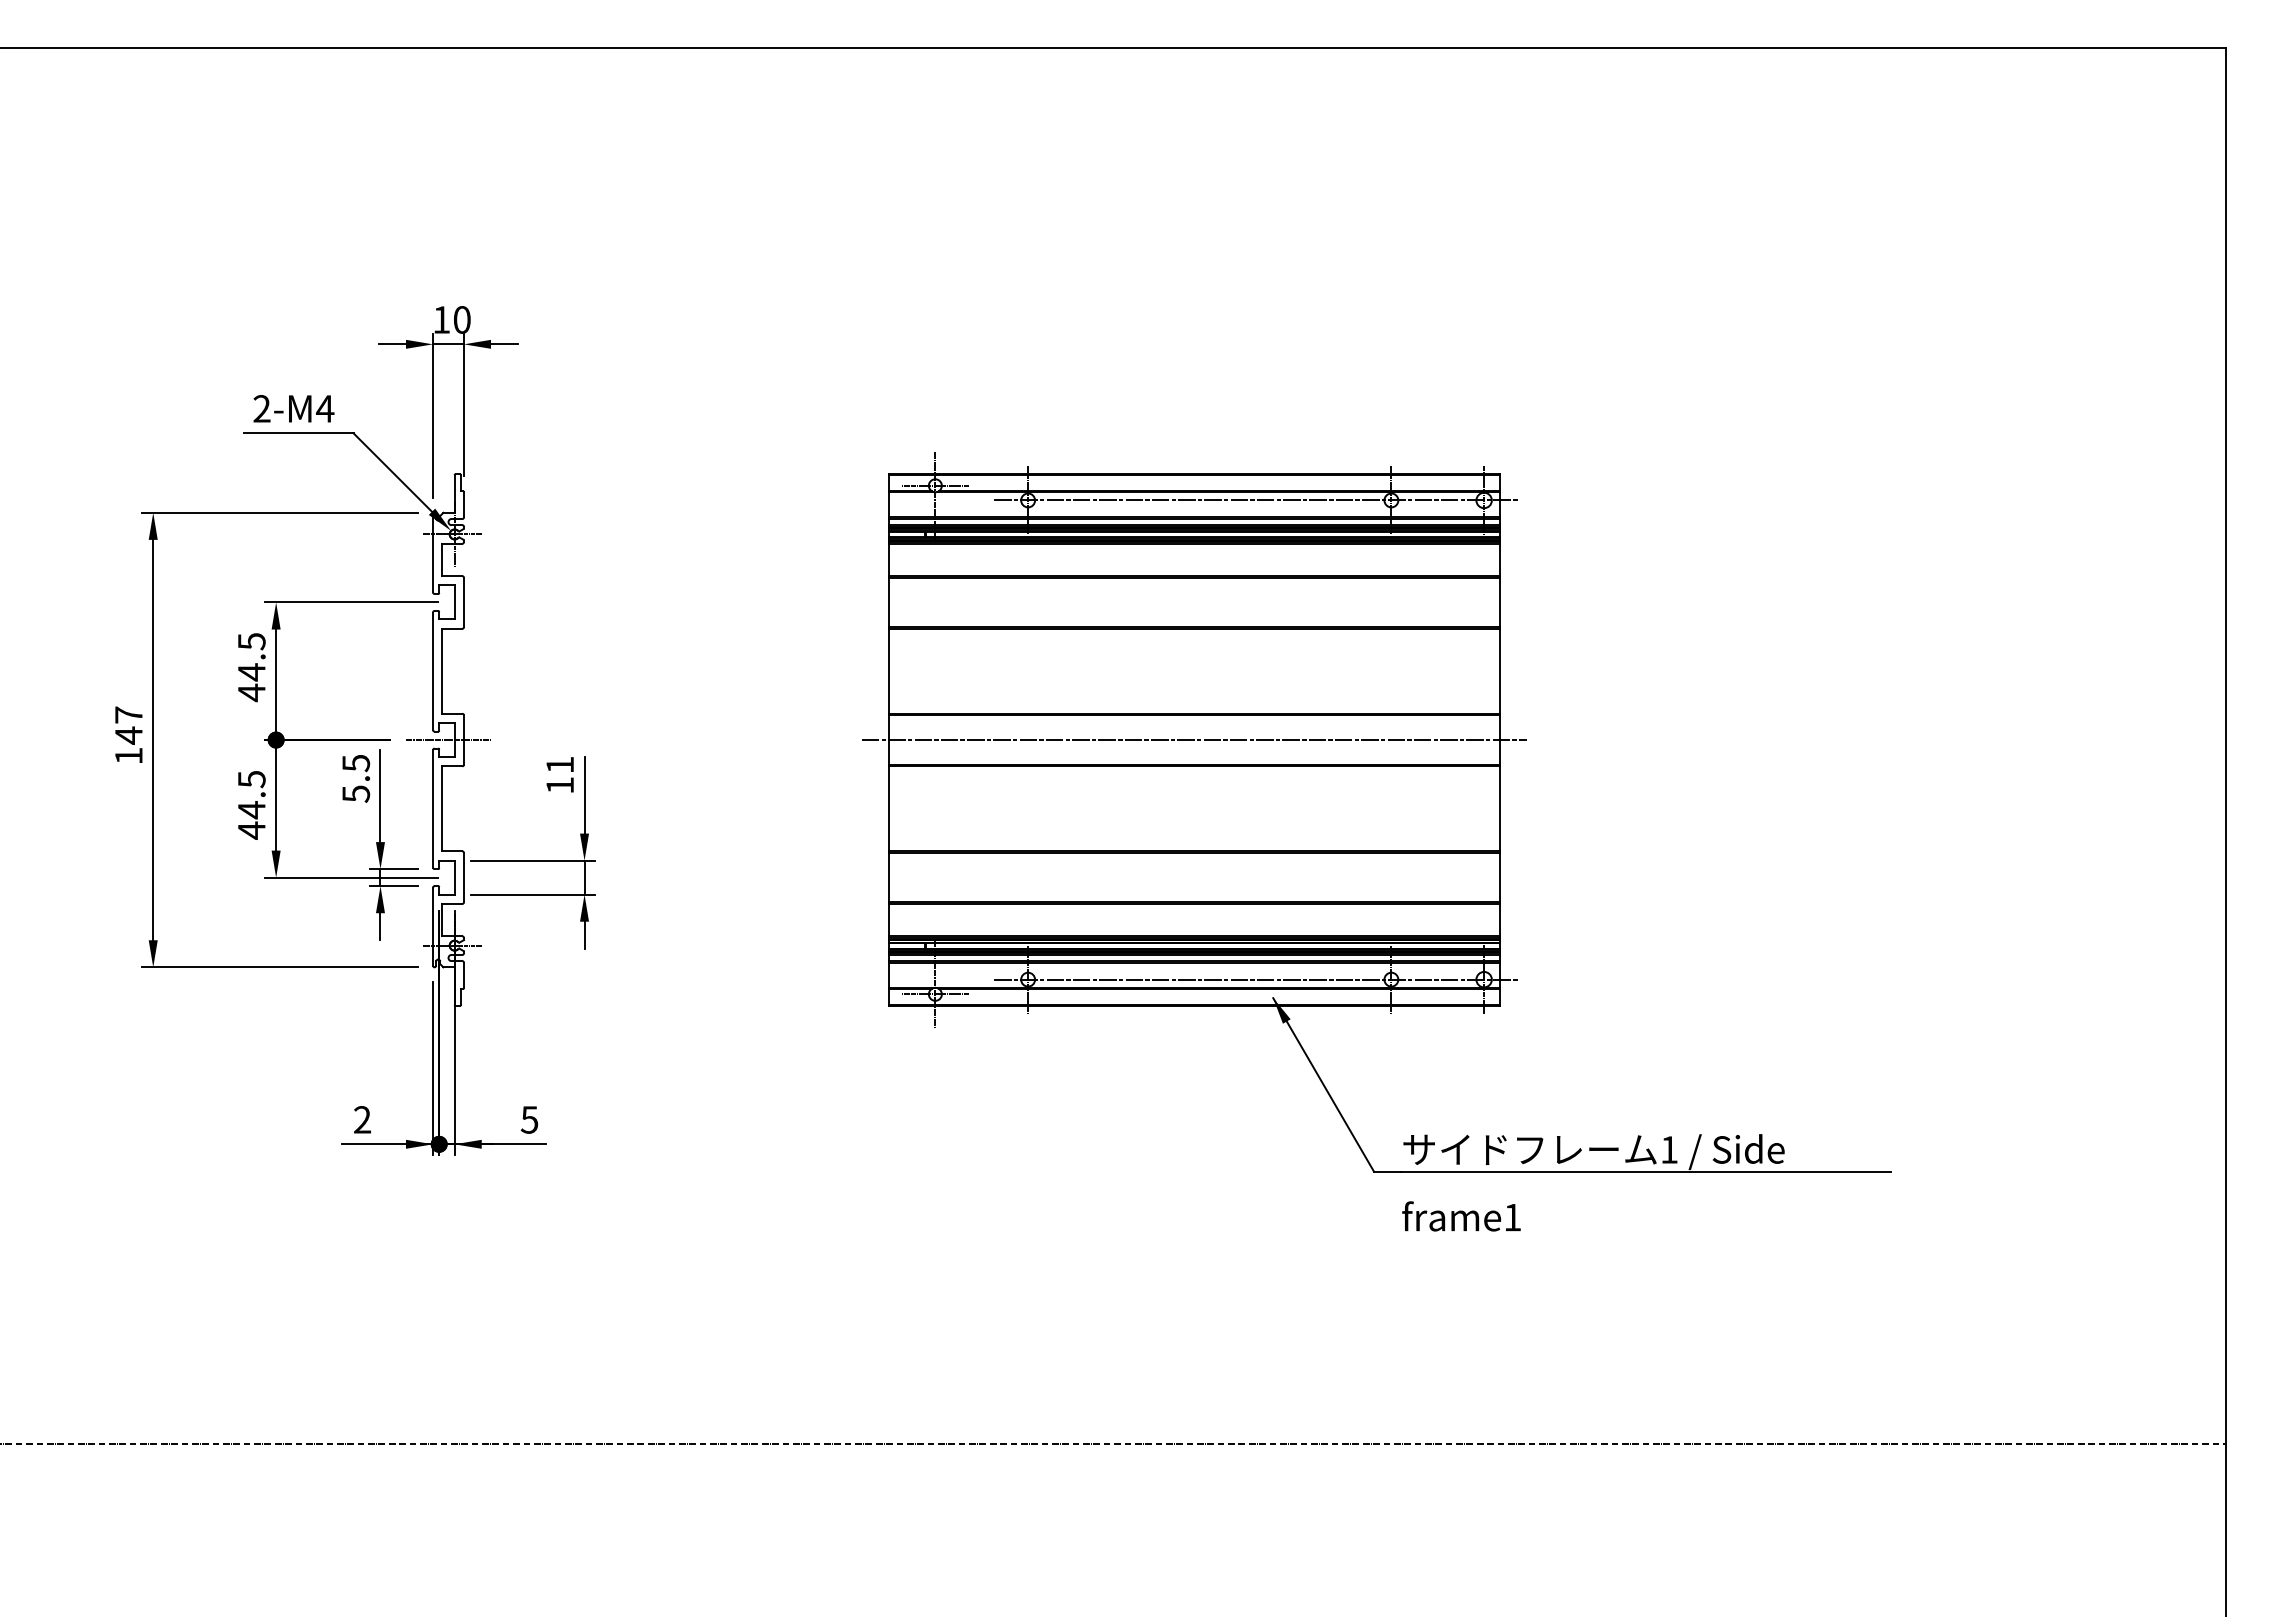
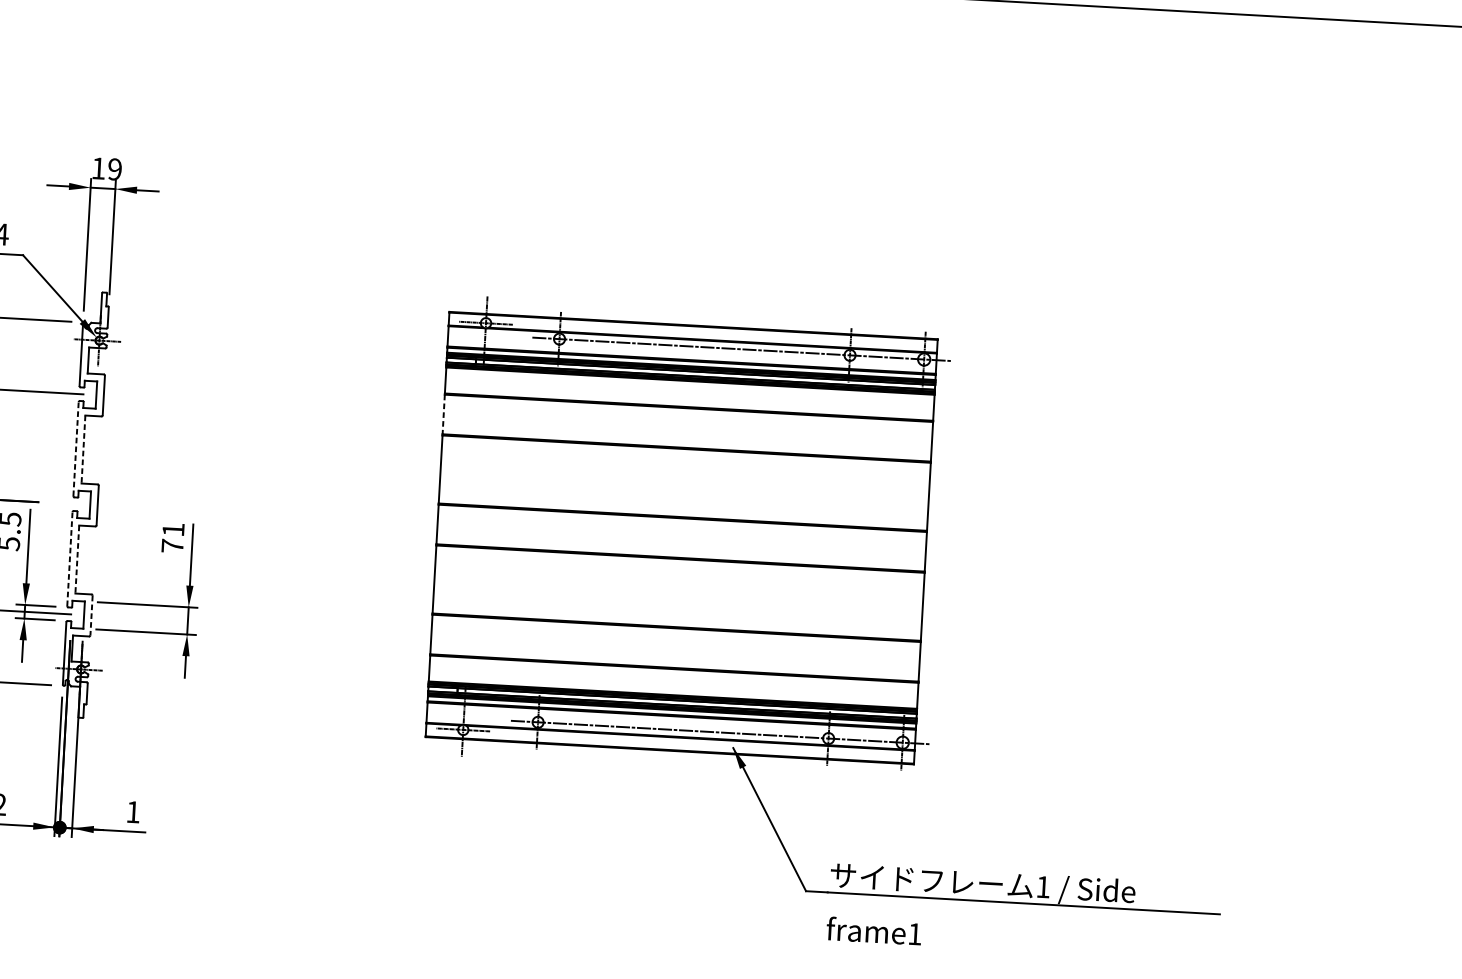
text: (461, 319) -> (114, 169), 10 -> 19
line: (889, 602) -> (444, 414), solid -> dashed
line: (433, 671) -> (76, 449), solid -> dashed
line: (442, 671) -> (83, 449), solid -> dashed
line: (448, 740) -> (85, 505), removed
line: (1193, 740) -> (681, 538), removed
text: (559, 785) -> (172, 546), 11 -> 71
line: (433, 808) -> (70, 558), solid -> dashed
line: (442, 808) -> (77, 559), solid -> dashed
line: (463, 877) -> (91, 615), solid -> dashed
text: (529, 1119) -> (133, 811), 5 -> 1

